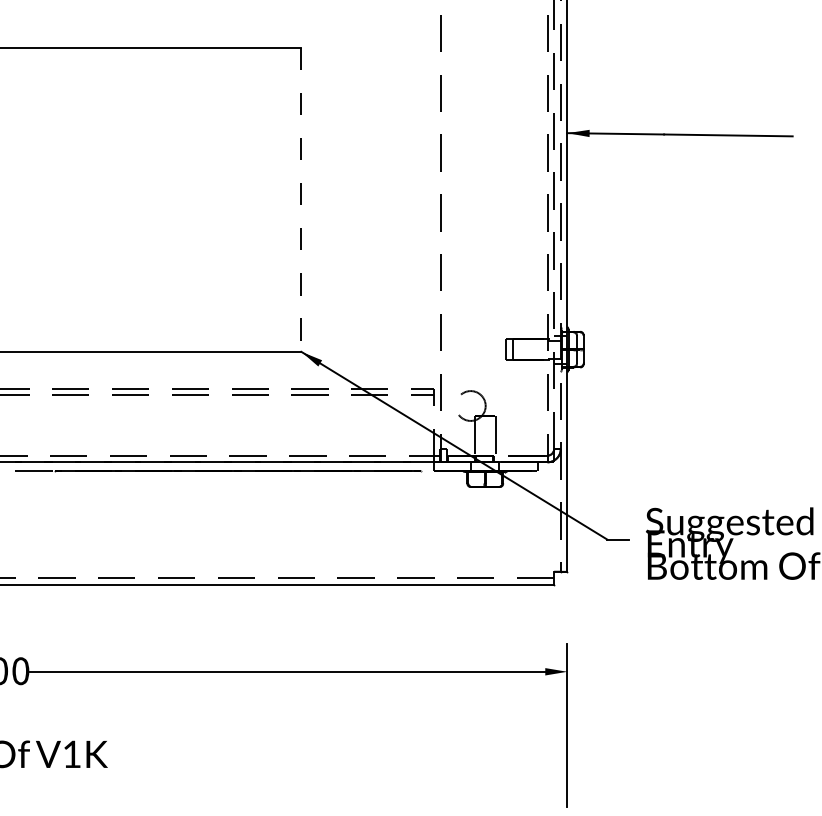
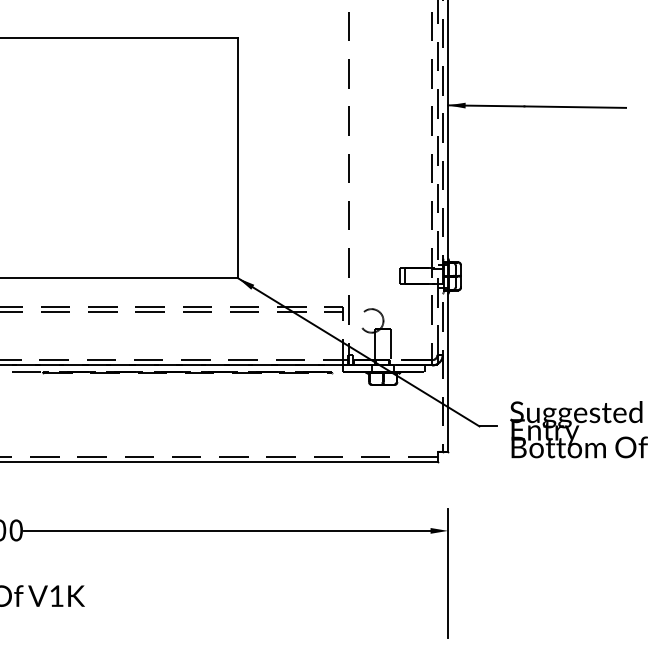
line: (300, 200) -> (237, 158), dashed -> solid

